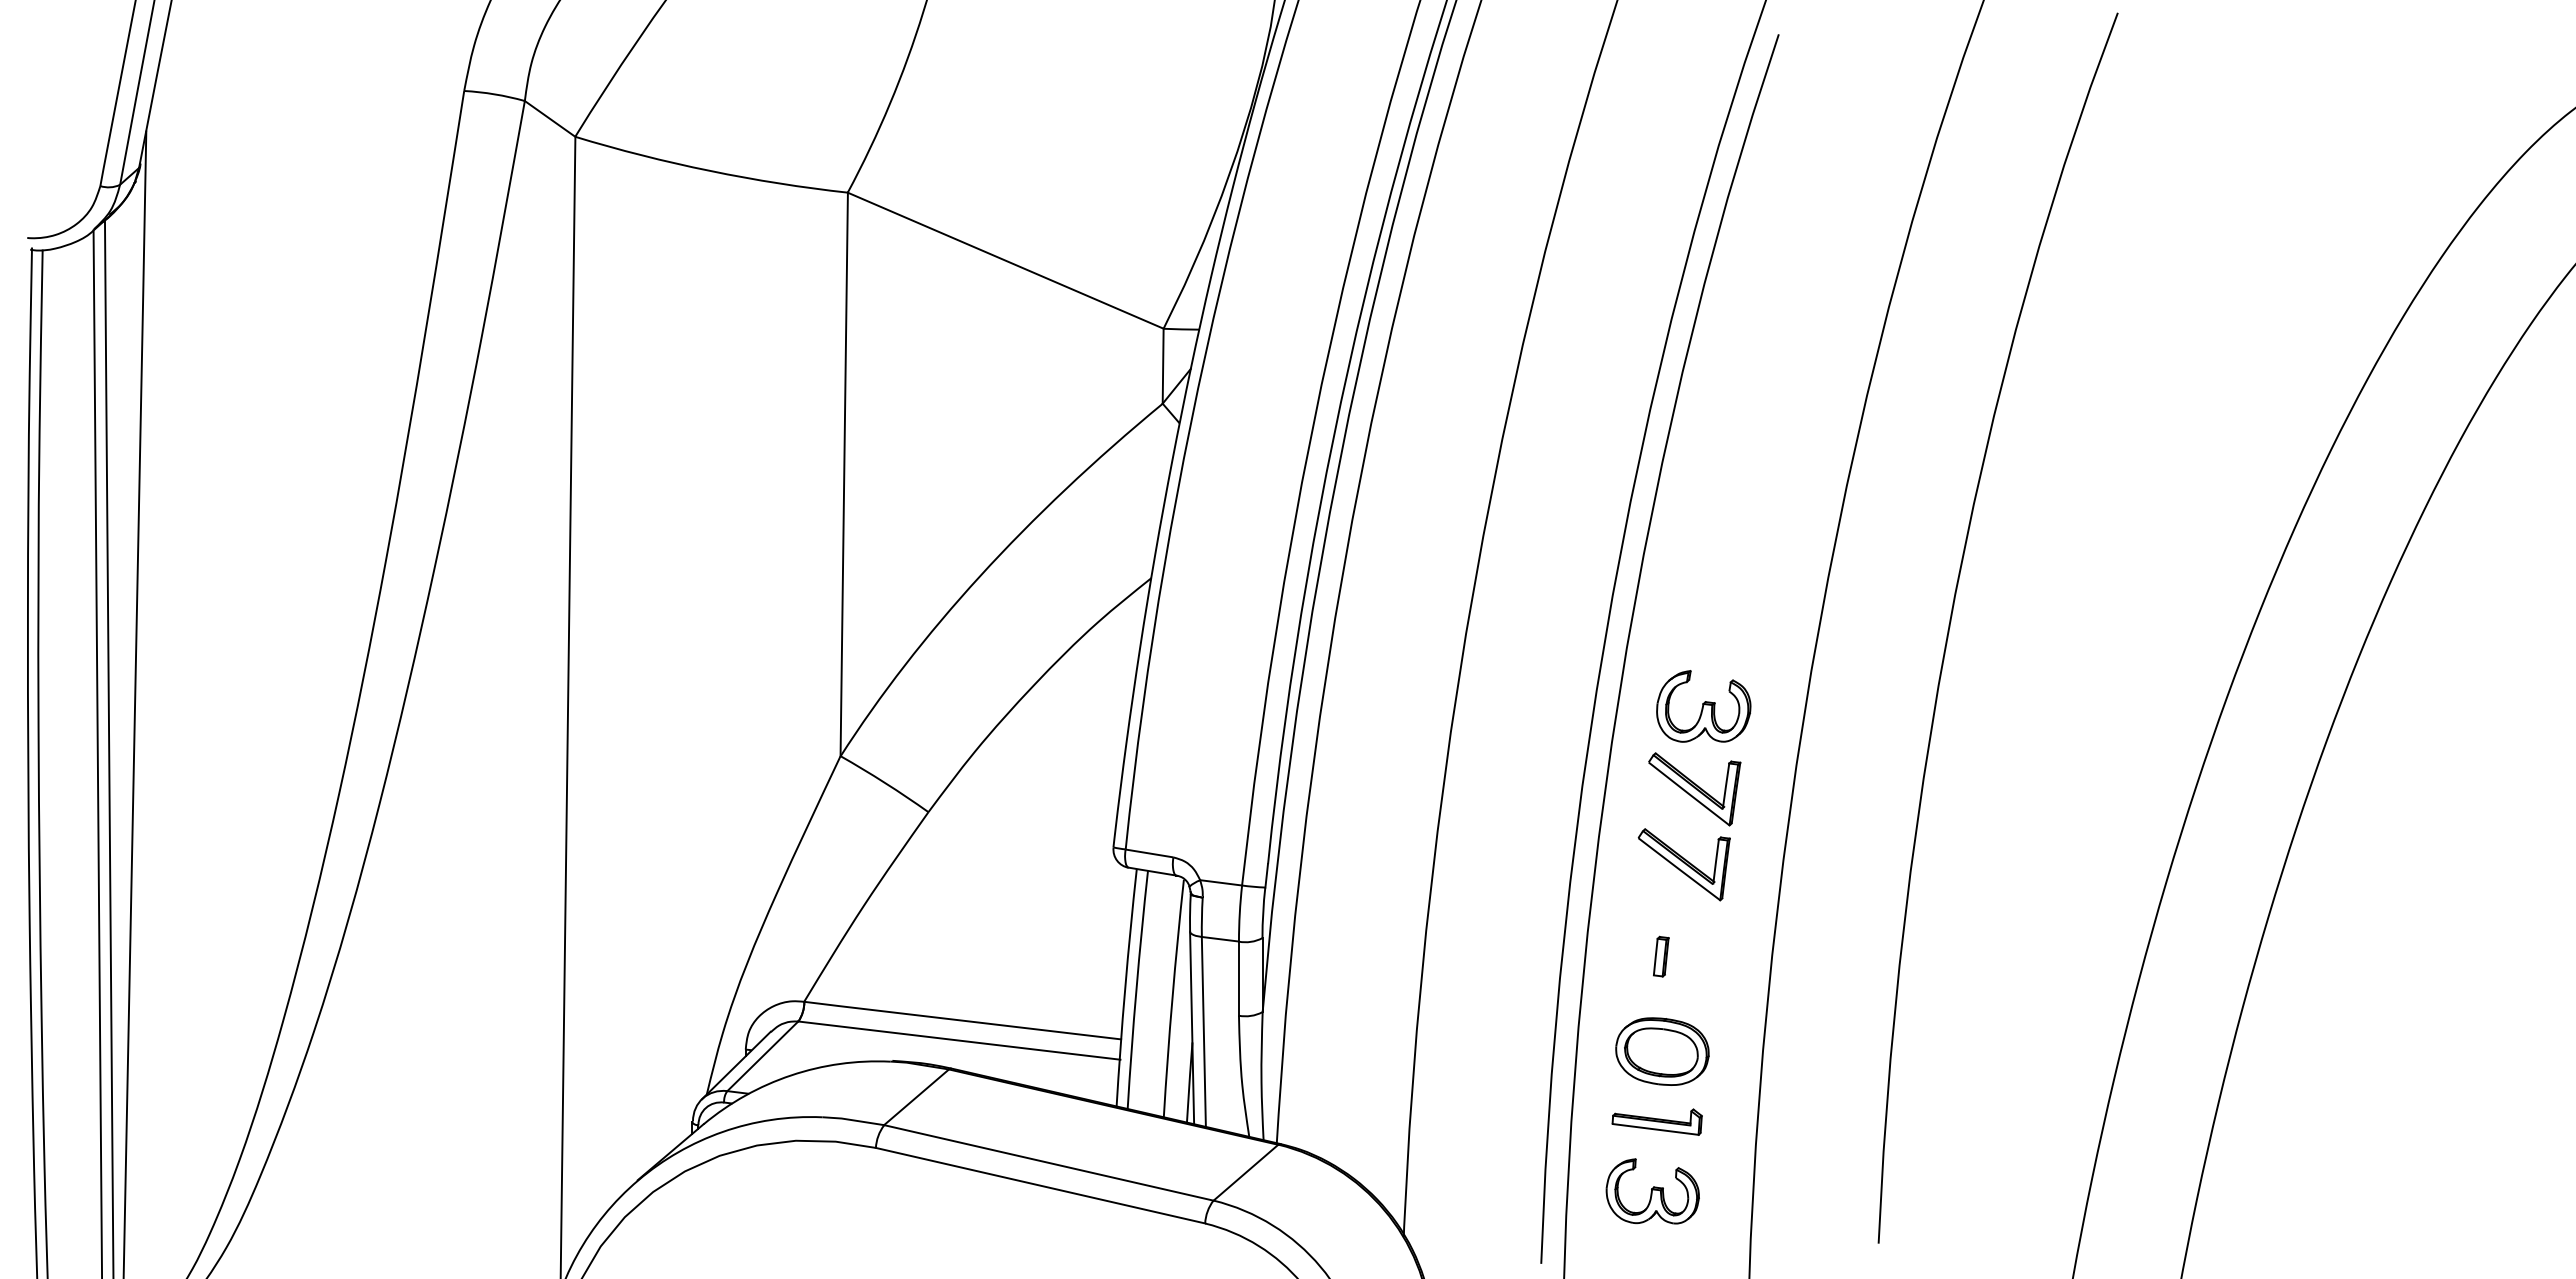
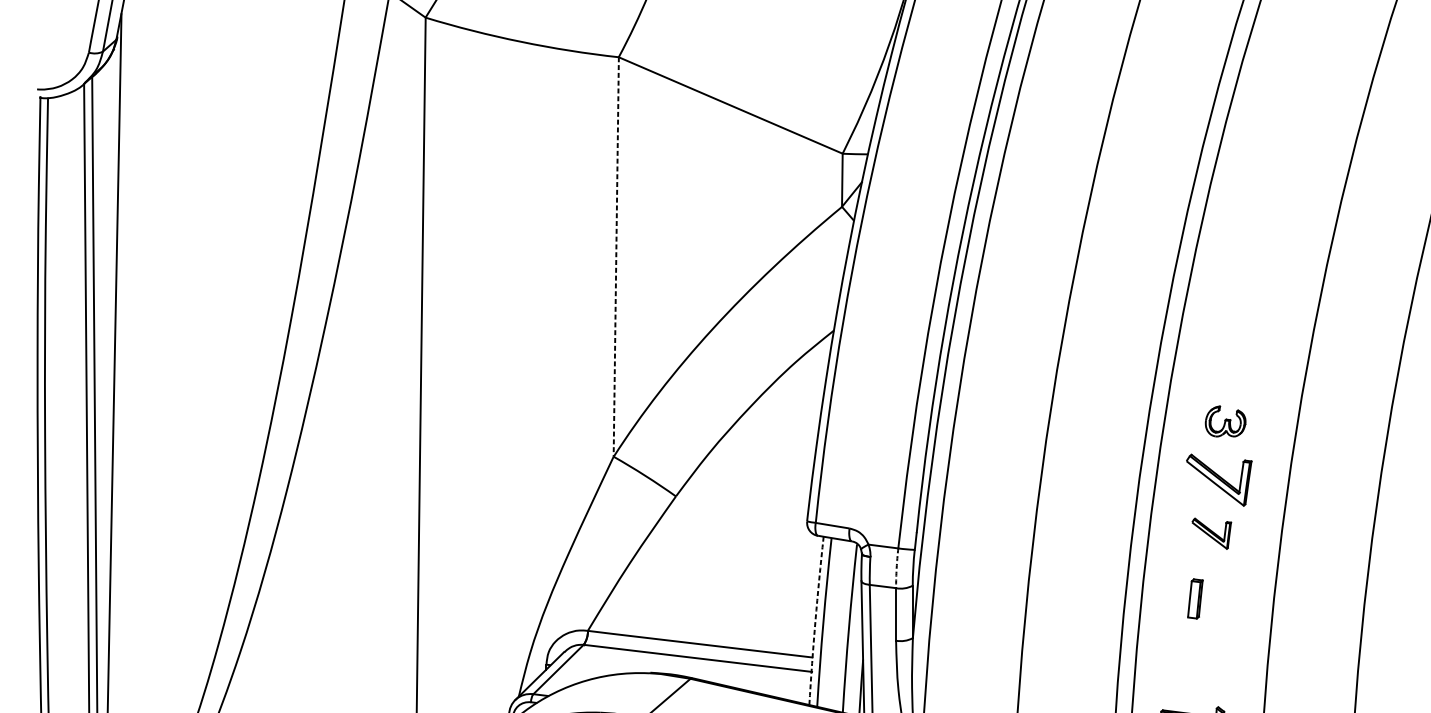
line: (844, 474) -> (616, 257), solid -> dashed
part: (1703, 706) -> (1225, 421), size x0.6
part: (1683, 864) -> (1211, 533), size x0.6
arc: (1239, 913) -> (896, 568), solid -> dashed
part: (1661, 956) -> (1195, 598), size x1.4
arc: (1125, 988) -> (815, 621), solid -> dashed
part: (1662, 1051) -> (1196, 666), removed

